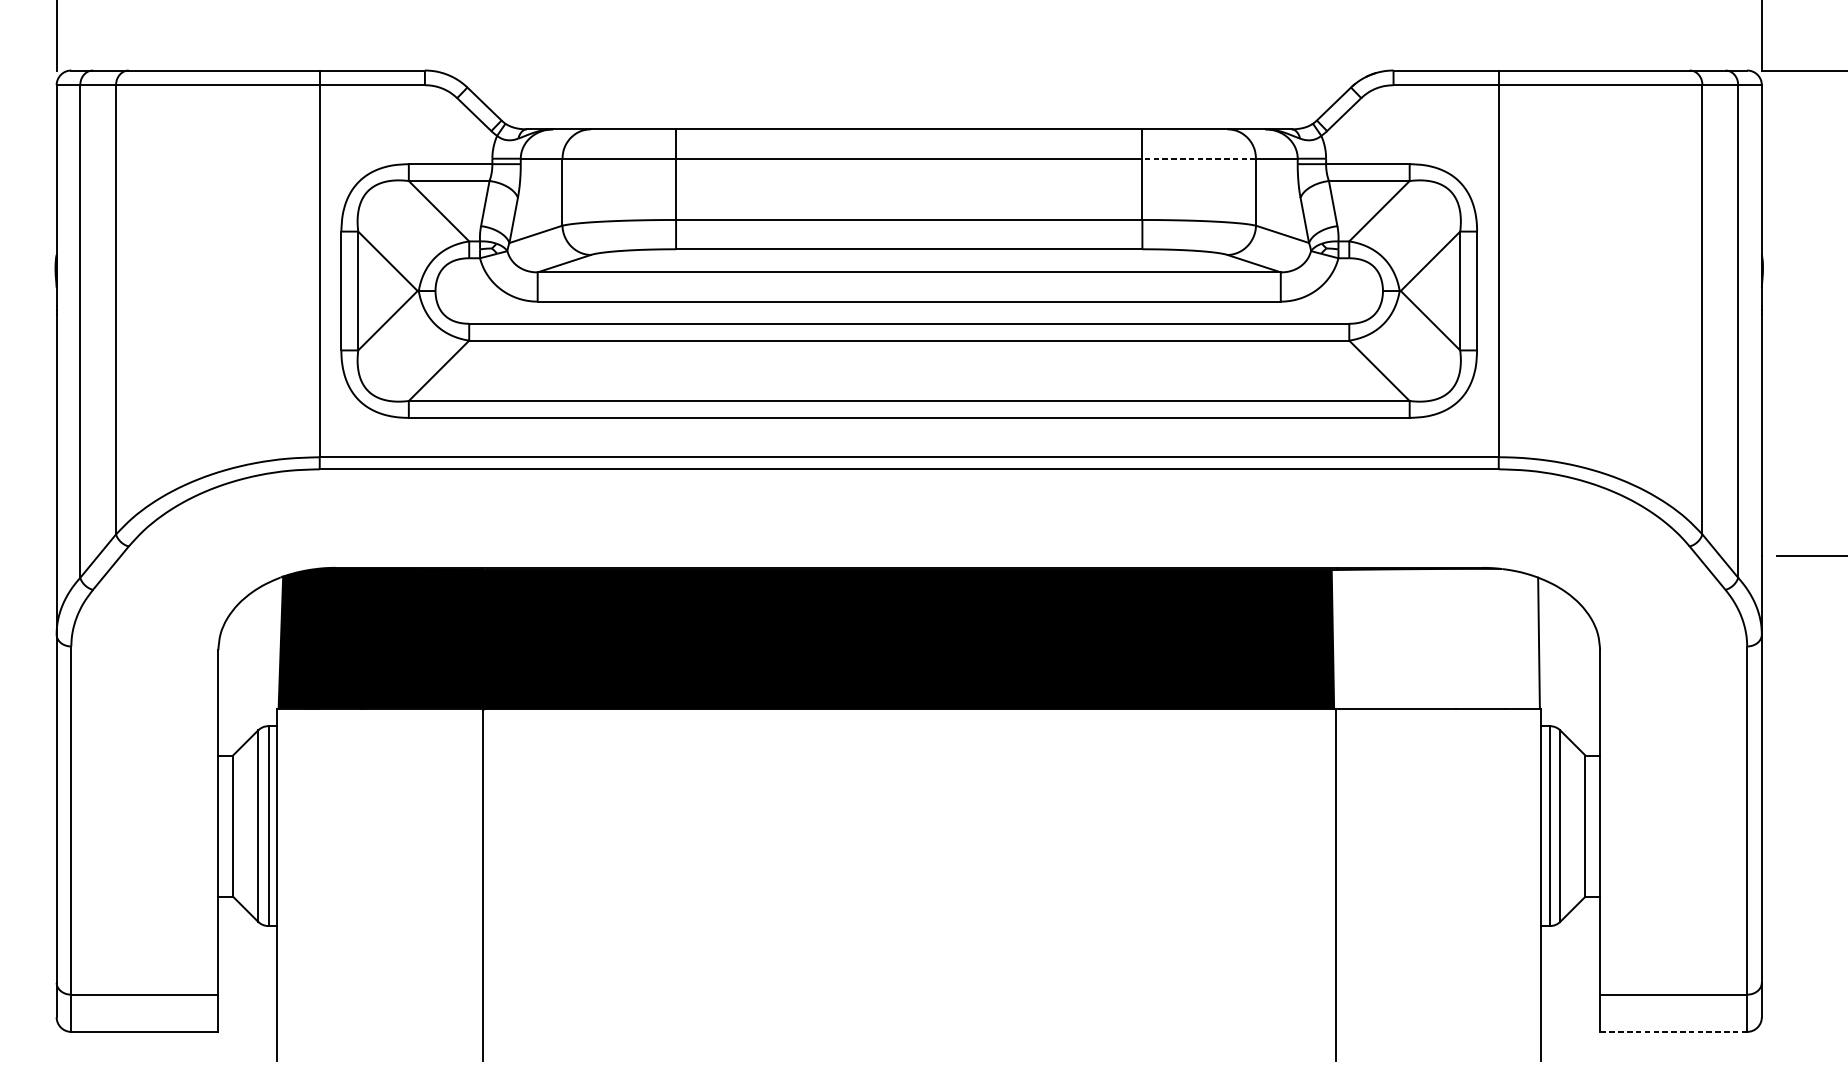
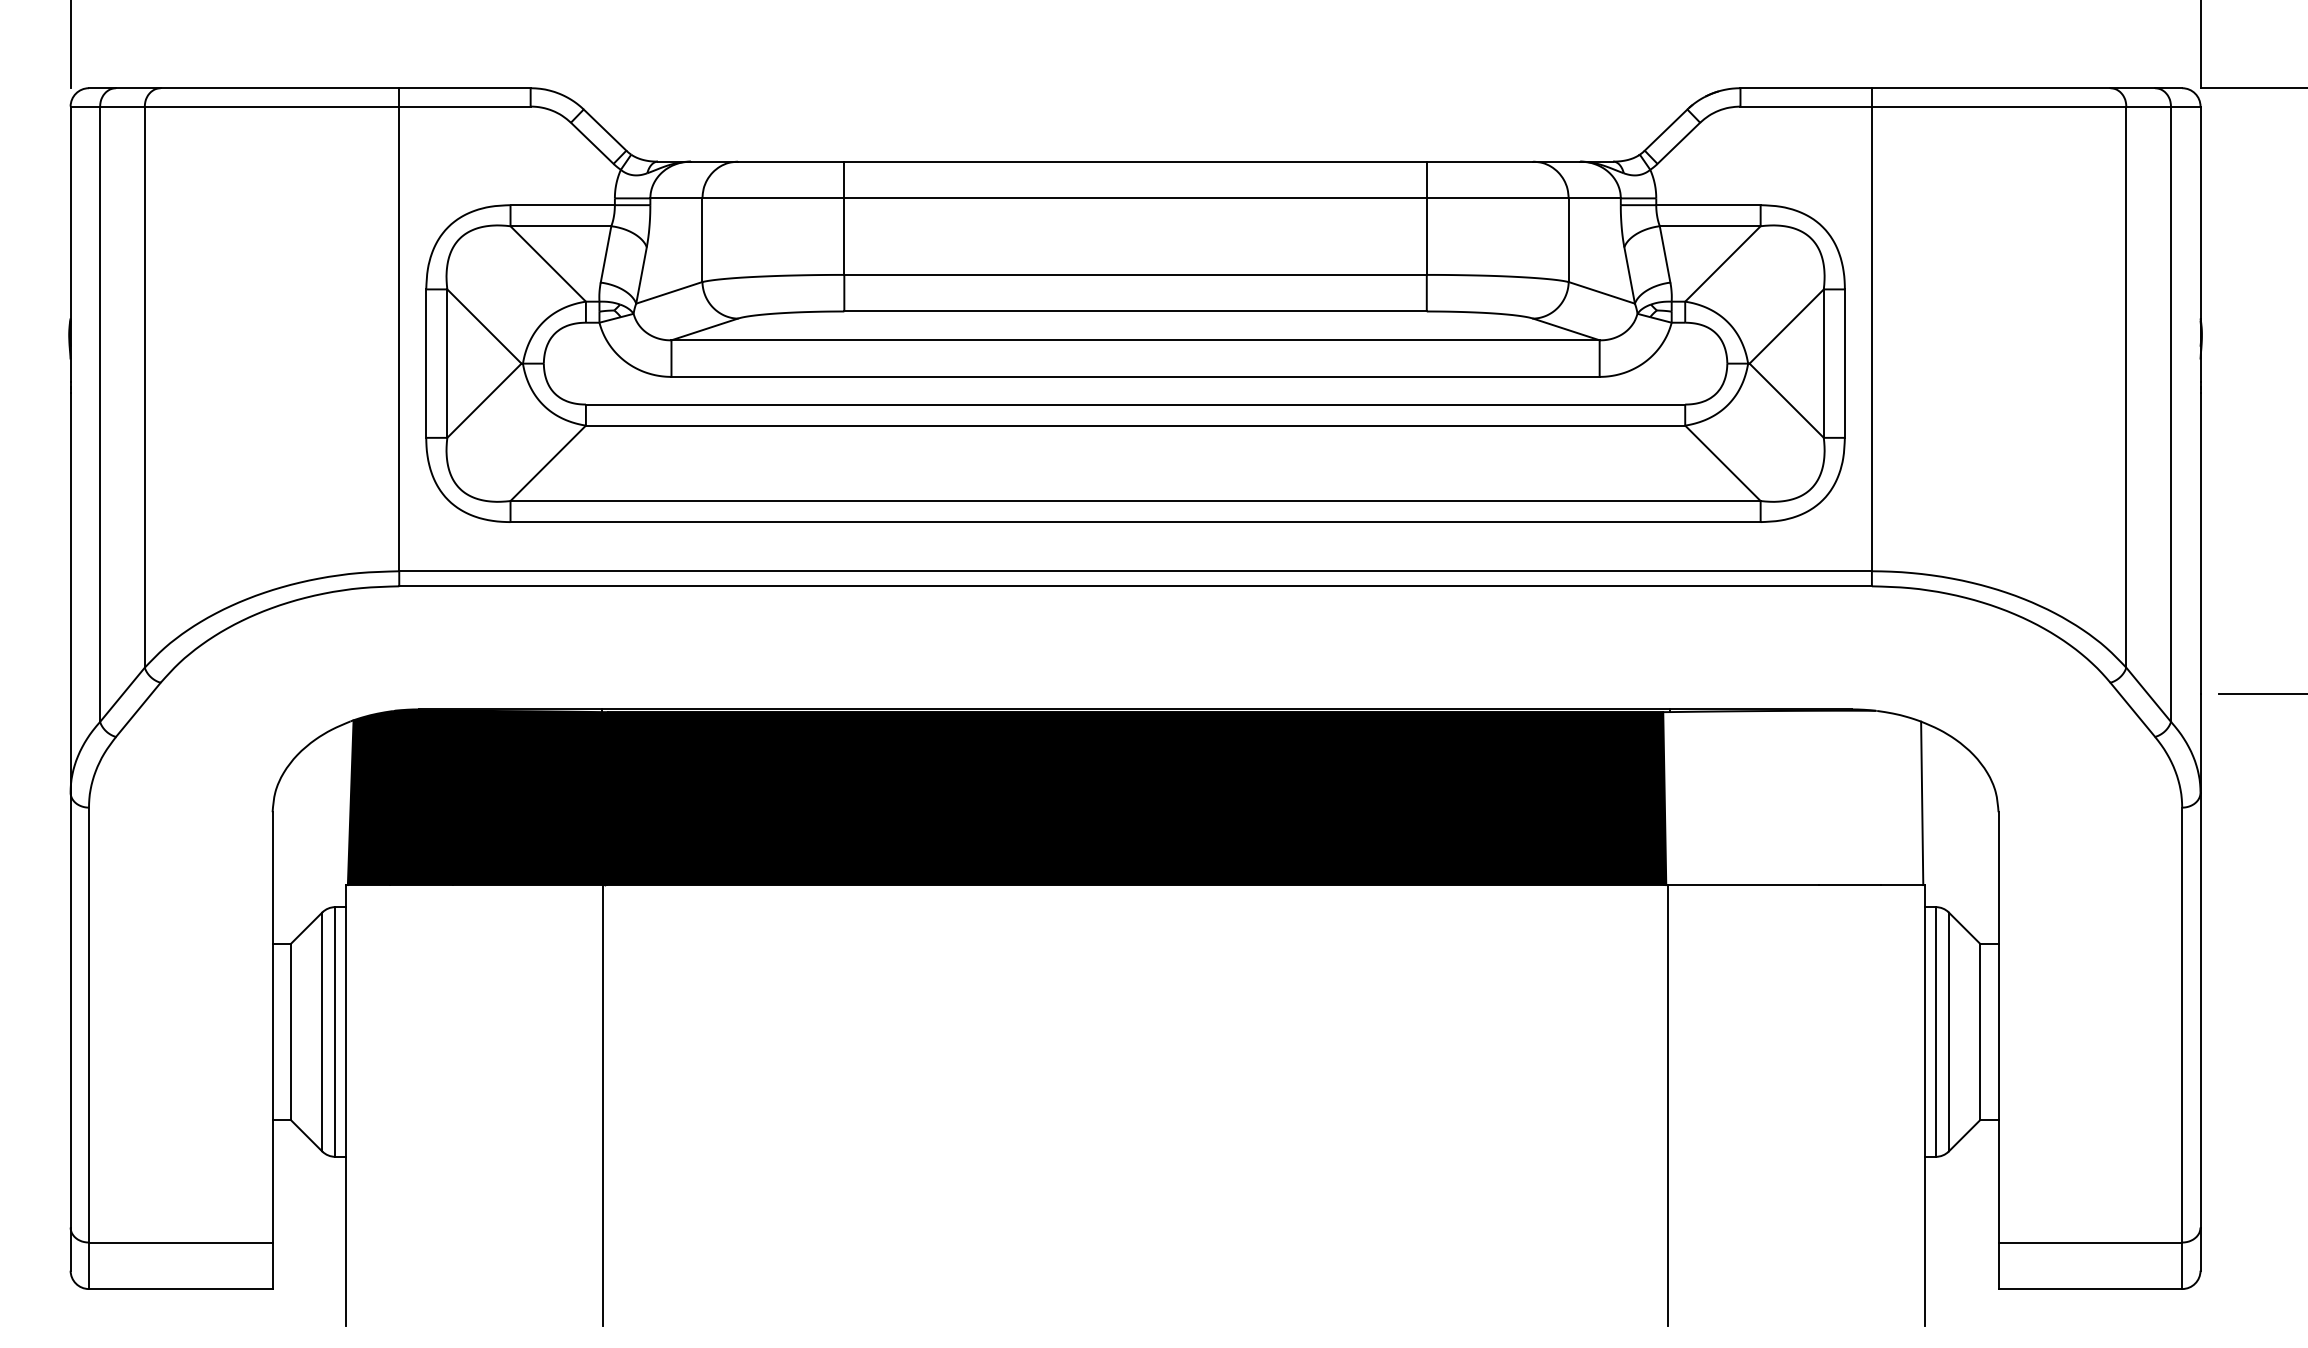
line: (1199, 158) -> (1497, 198), dashed -> solid
line: (1673, 1032) -> (2090, 1289), dashed -> solid

